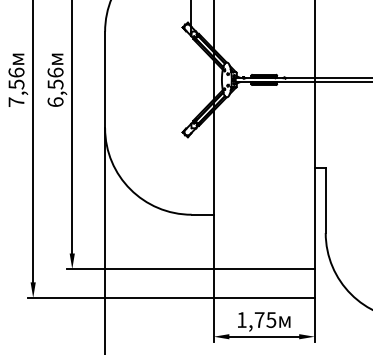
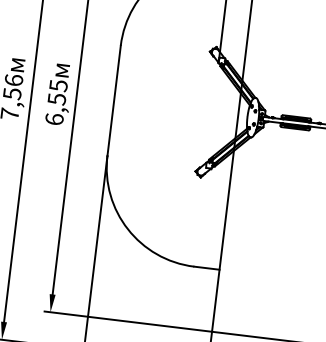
text: (55, 72) -> (58, 85), 6,56 -> 6,55

